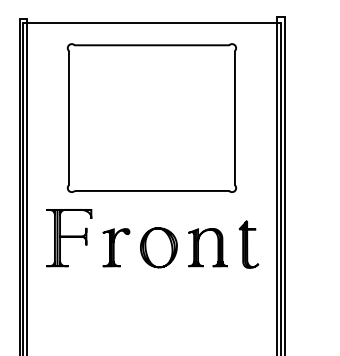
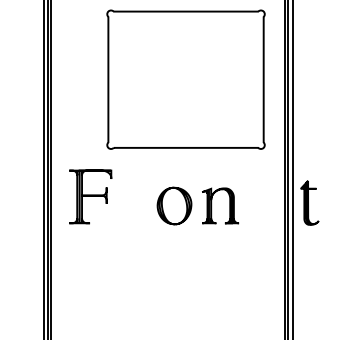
part: (151, 117) -> (185, 79), moved
curve: (247, 243) -> (308, 202), moved
part: (116, 247) -> (134, 205), removed

